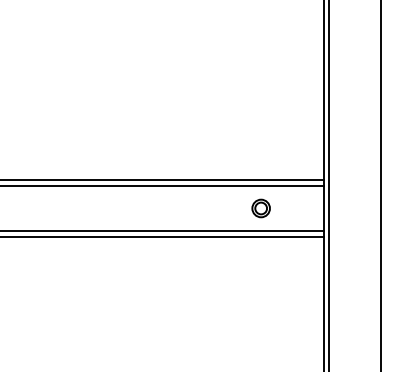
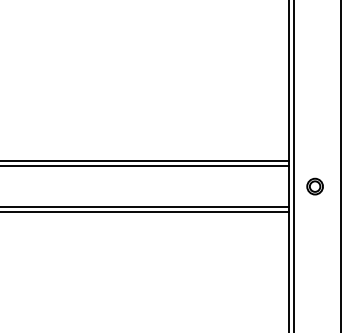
part: (260, 208) -> (314, 186), moved

